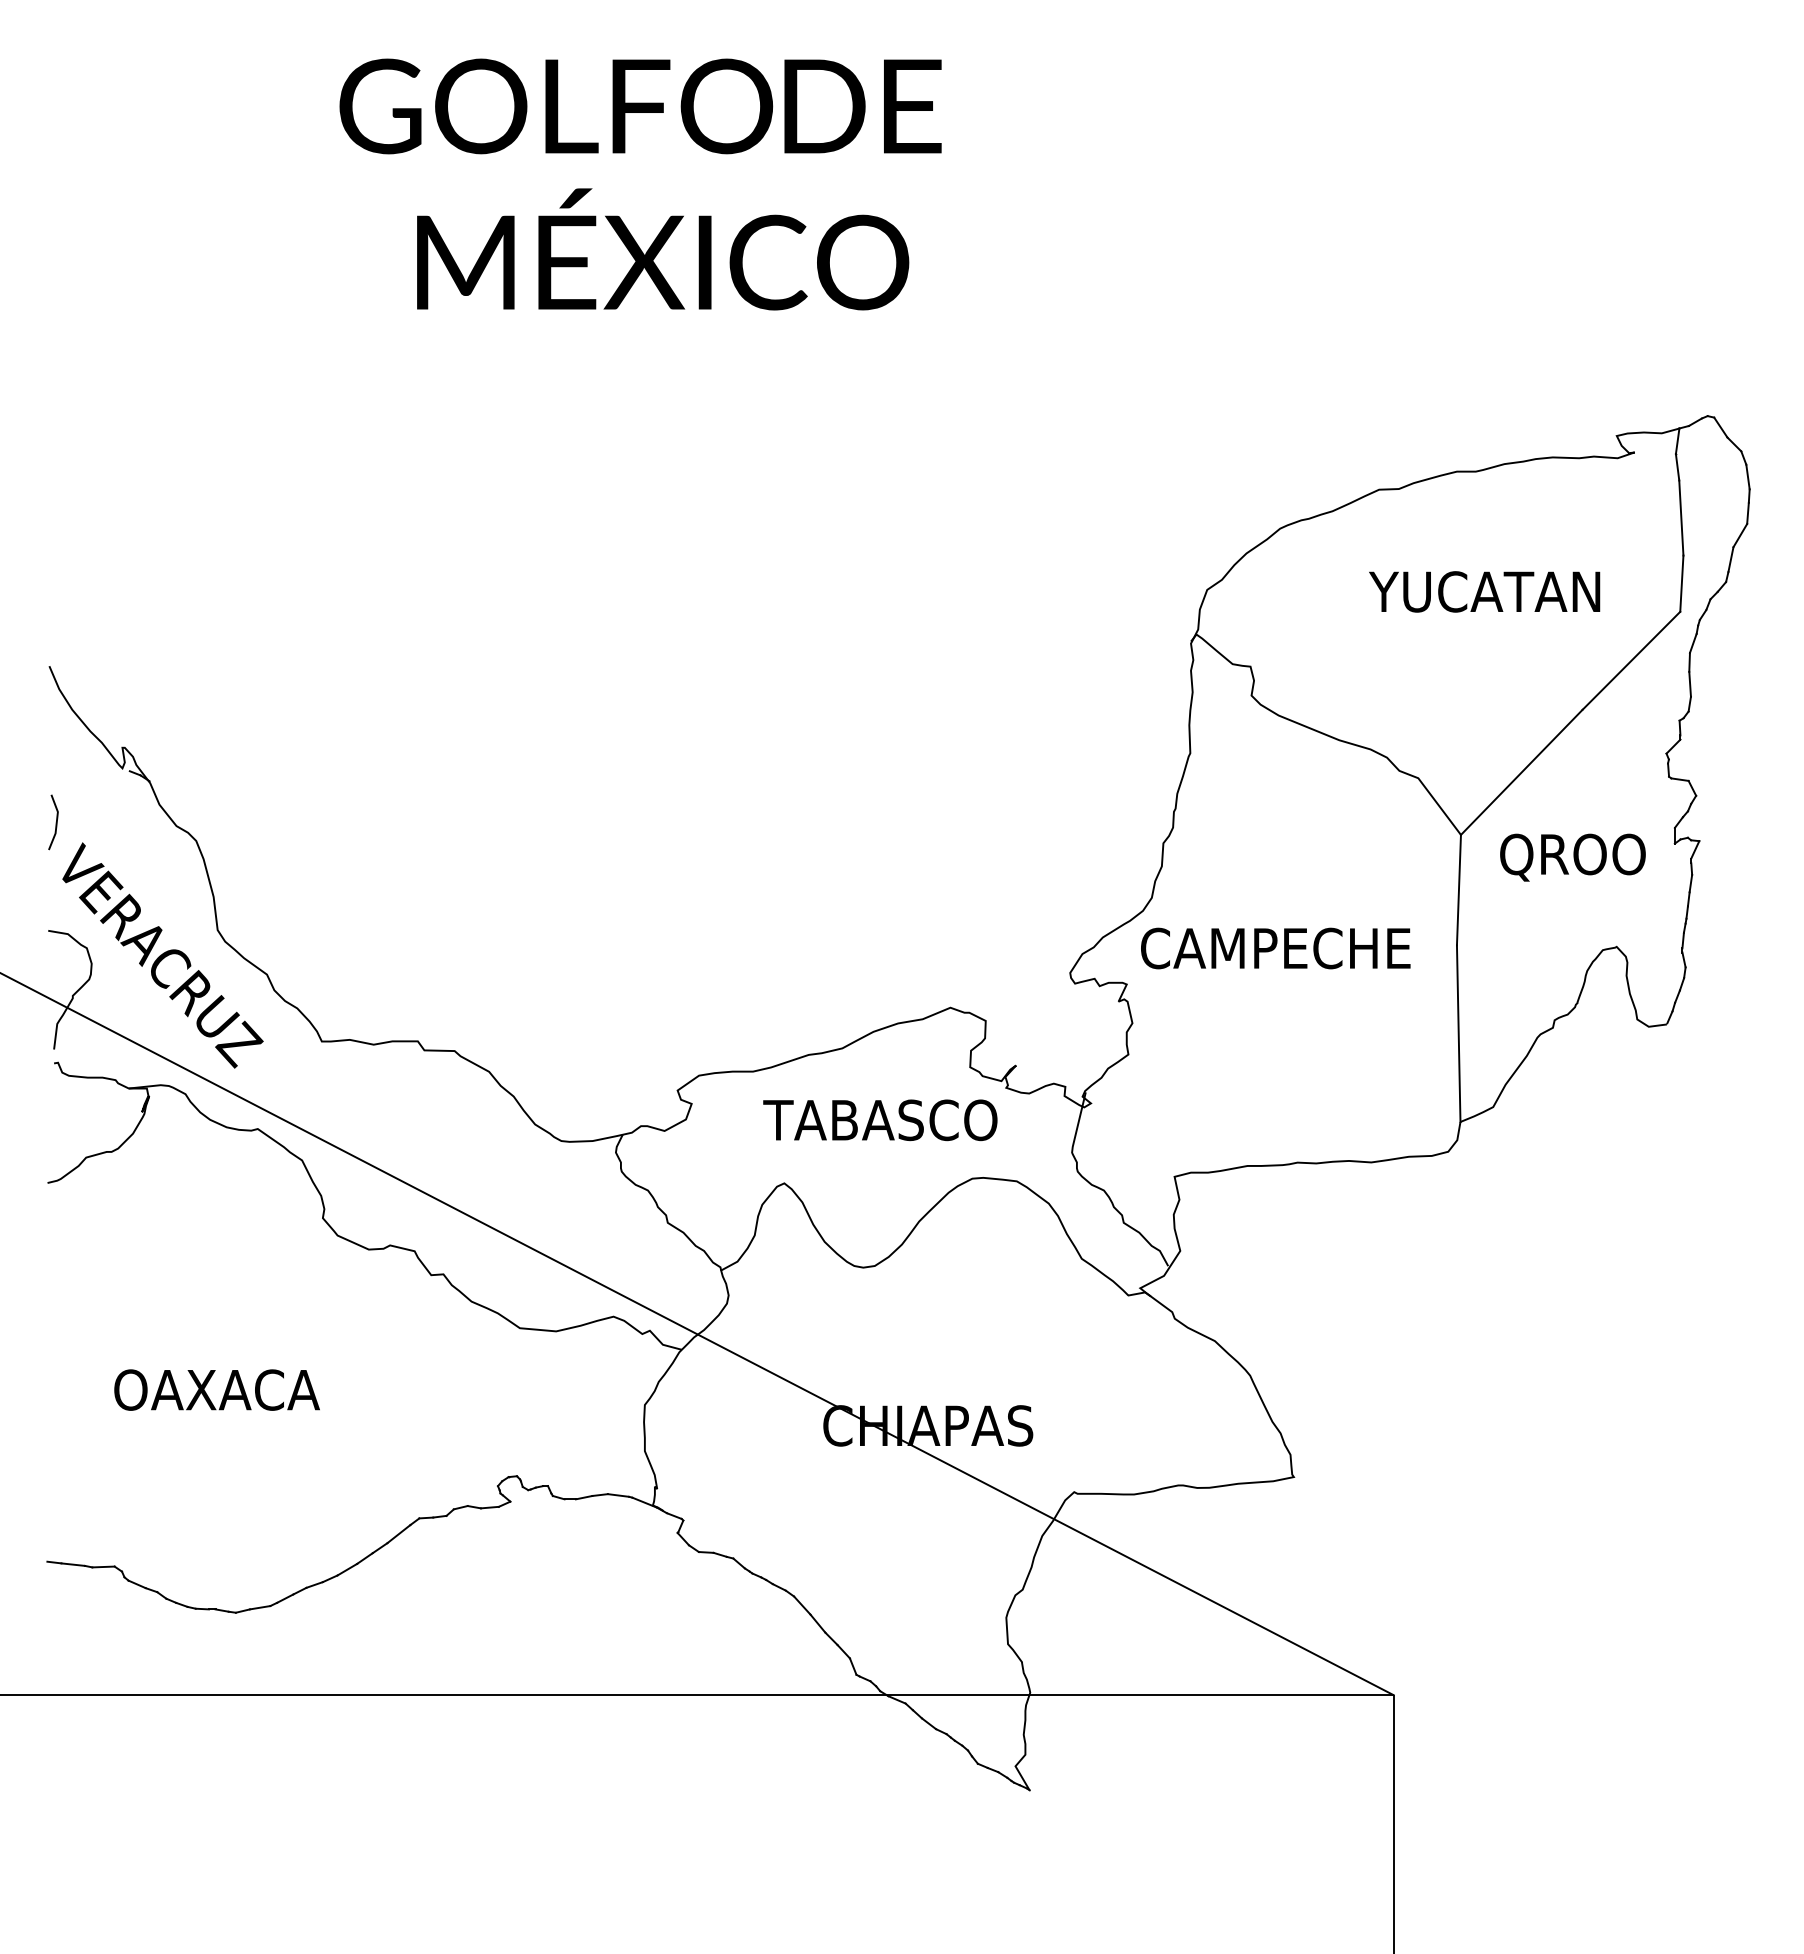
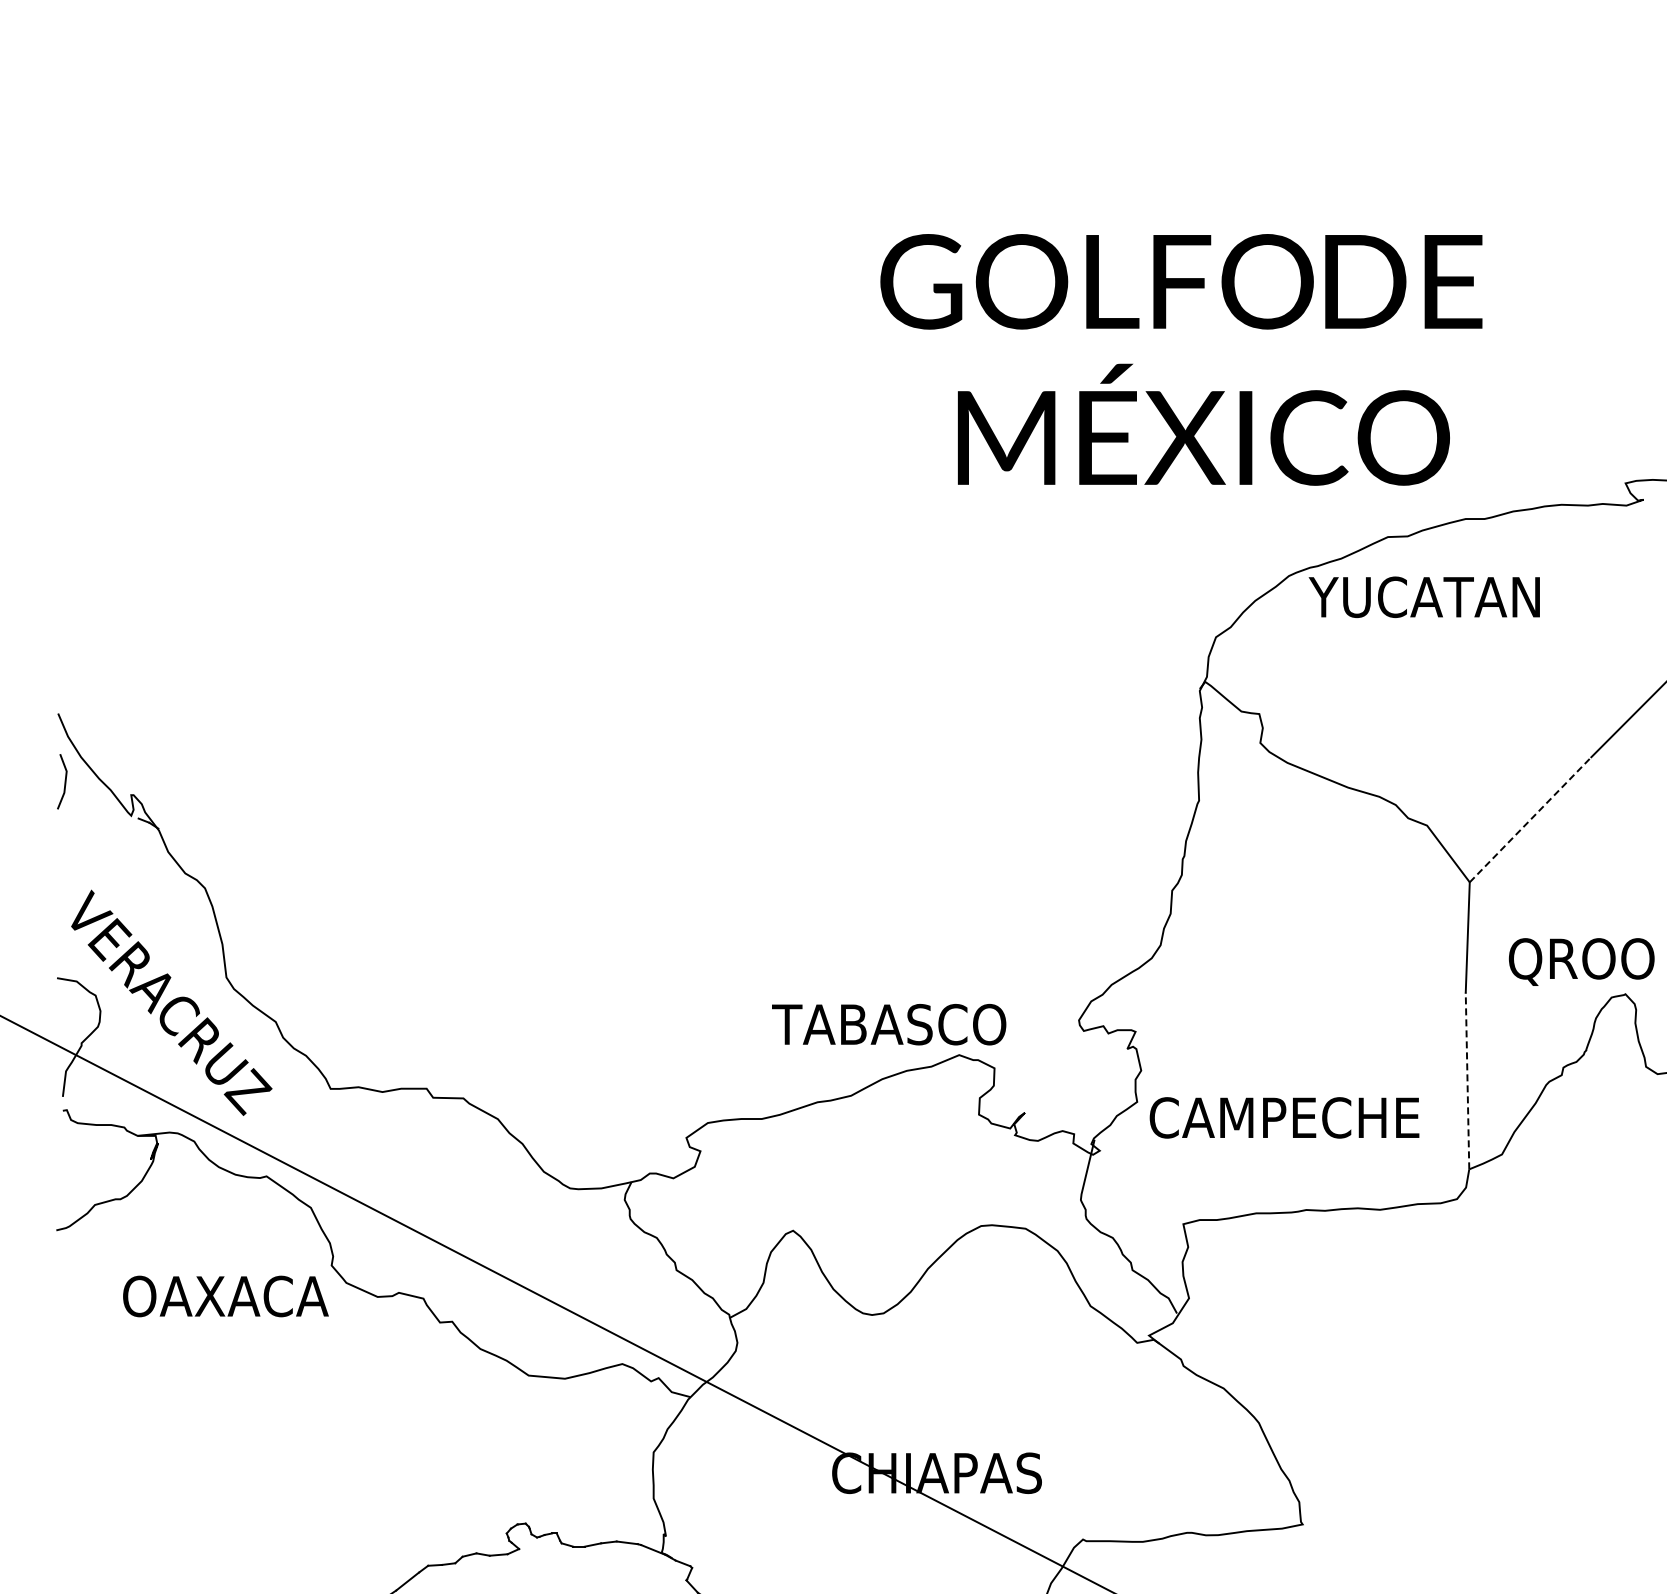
text: (640, 184) -> (1181, 359), moved
text: (1484, 591) -> (1424, 596), moved
line: (1522, 772) -> (1531, 819), solid -> dashed
line: (55, 822) -> (64, 781), moved
text: (1572, 857) -> (1581, 961), moved
text: (1275, 948) -> (1284, 1117), moved
line: (1458, 1033) -> (1467, 1080), solid -> dashed
text: (880, 1120) -> (889, 1024), moved
text: (216, 1389) -> (225, 1295), moved

